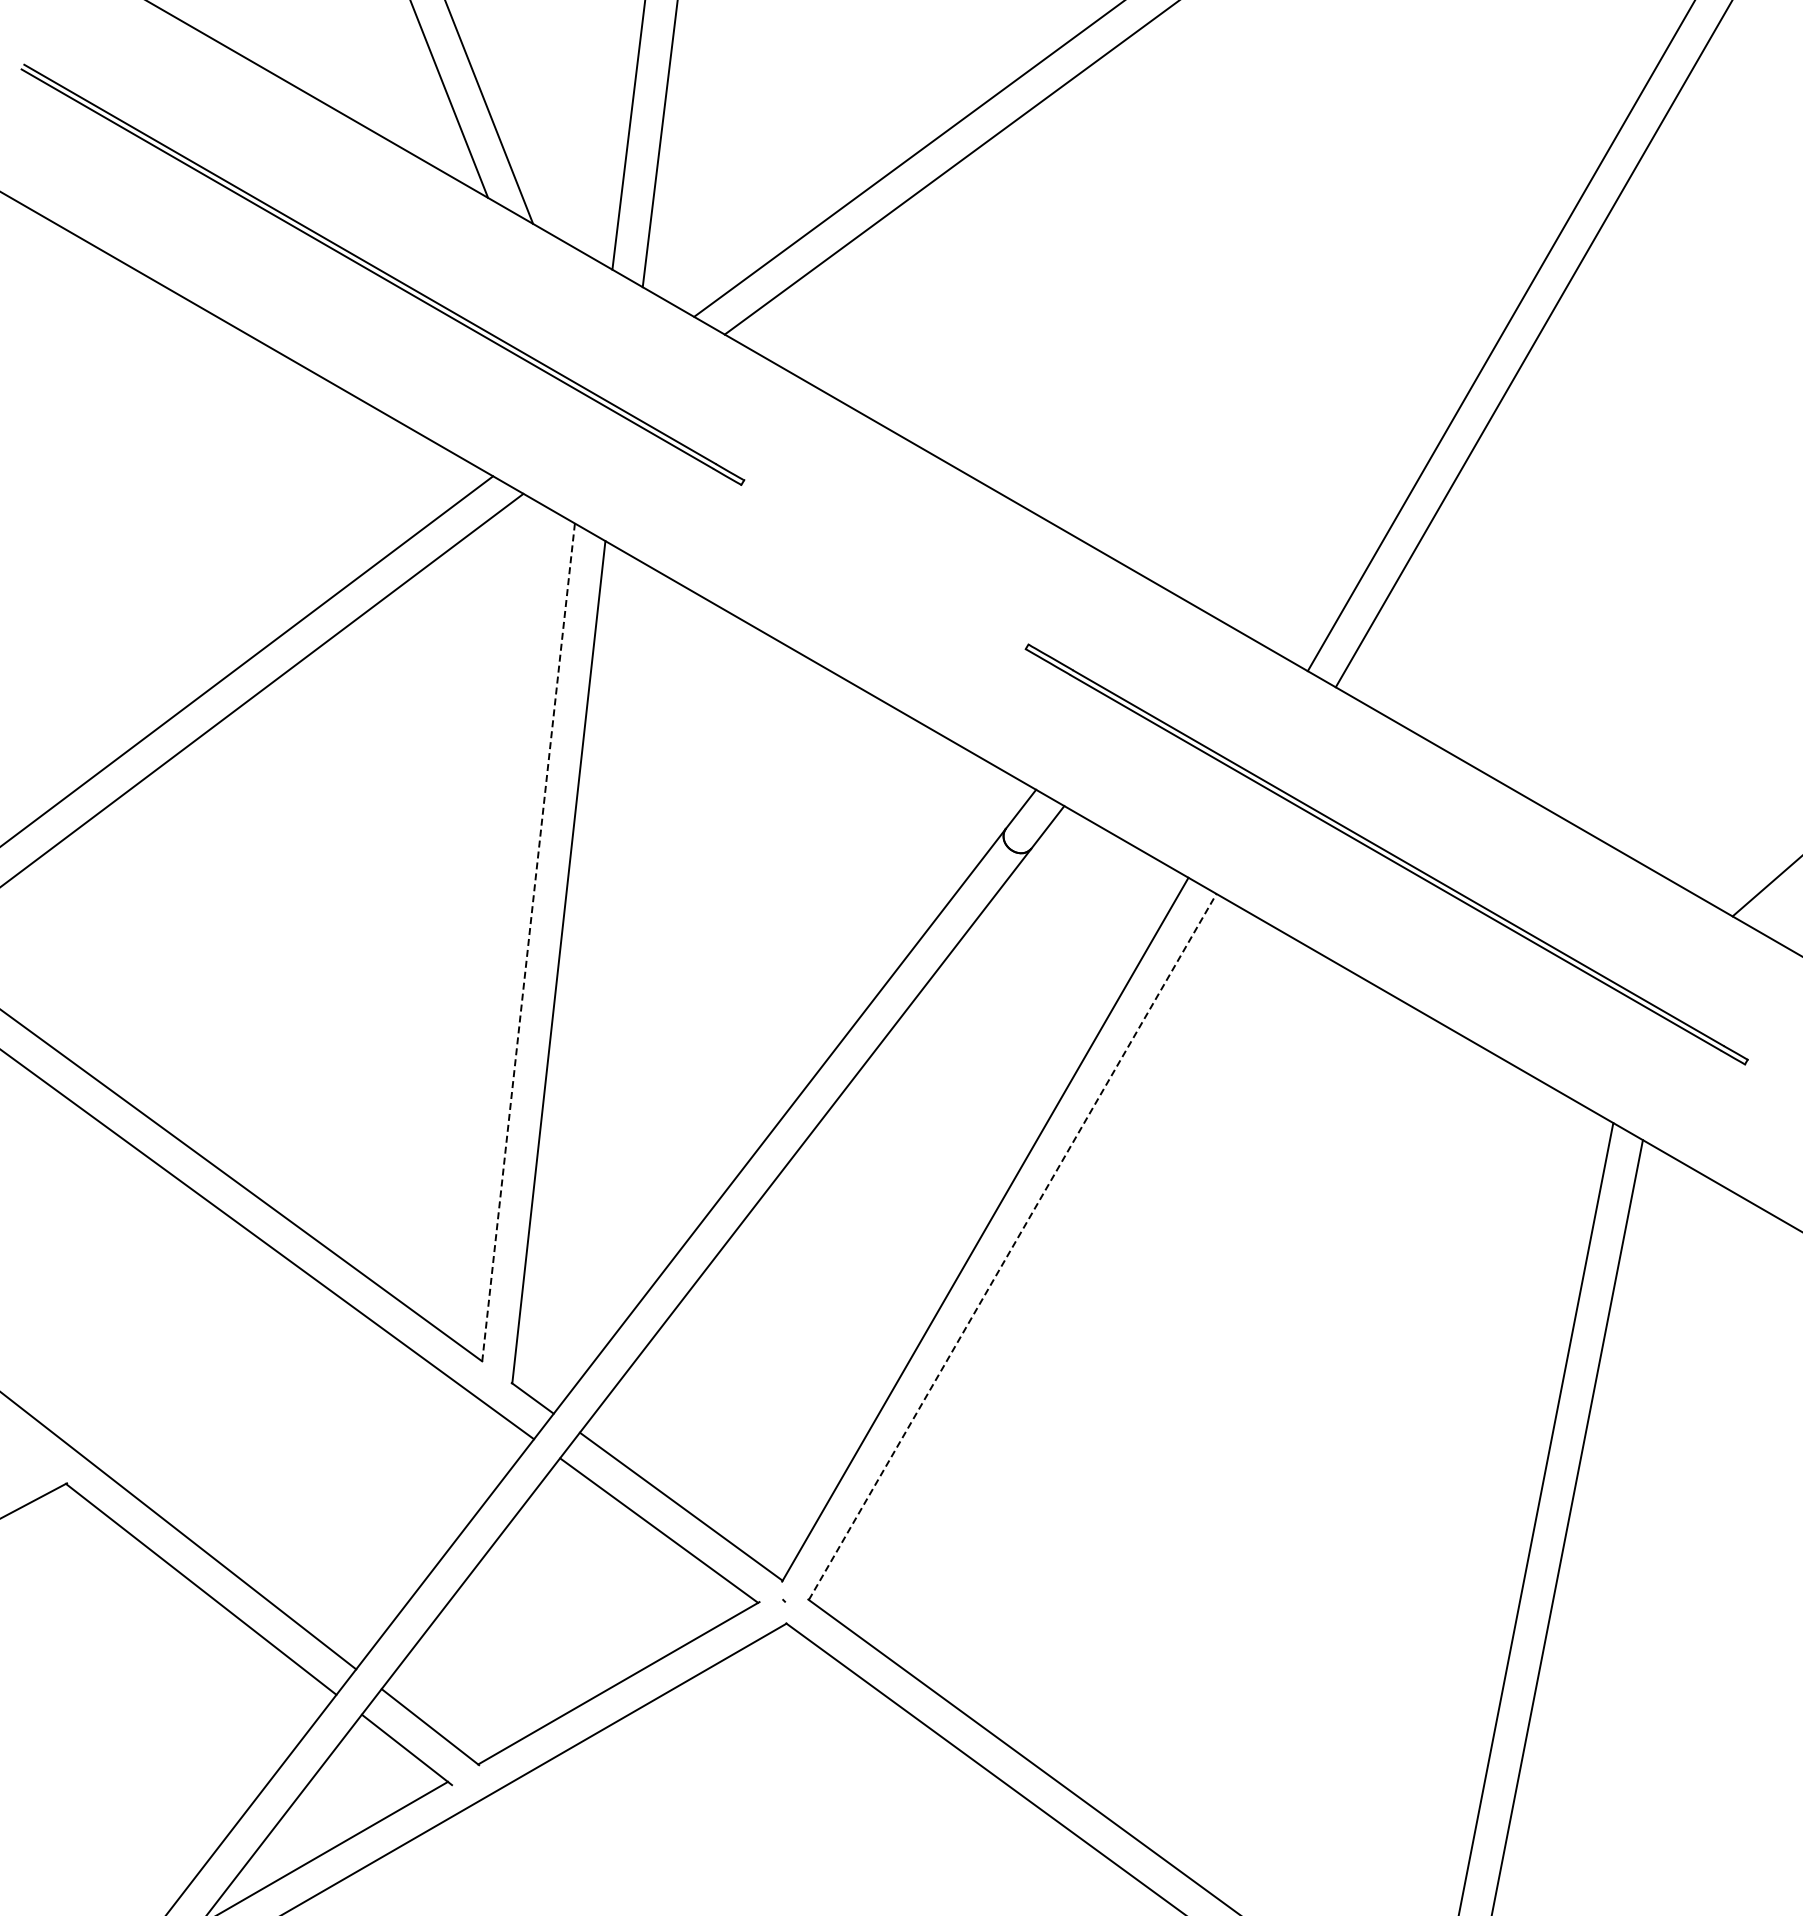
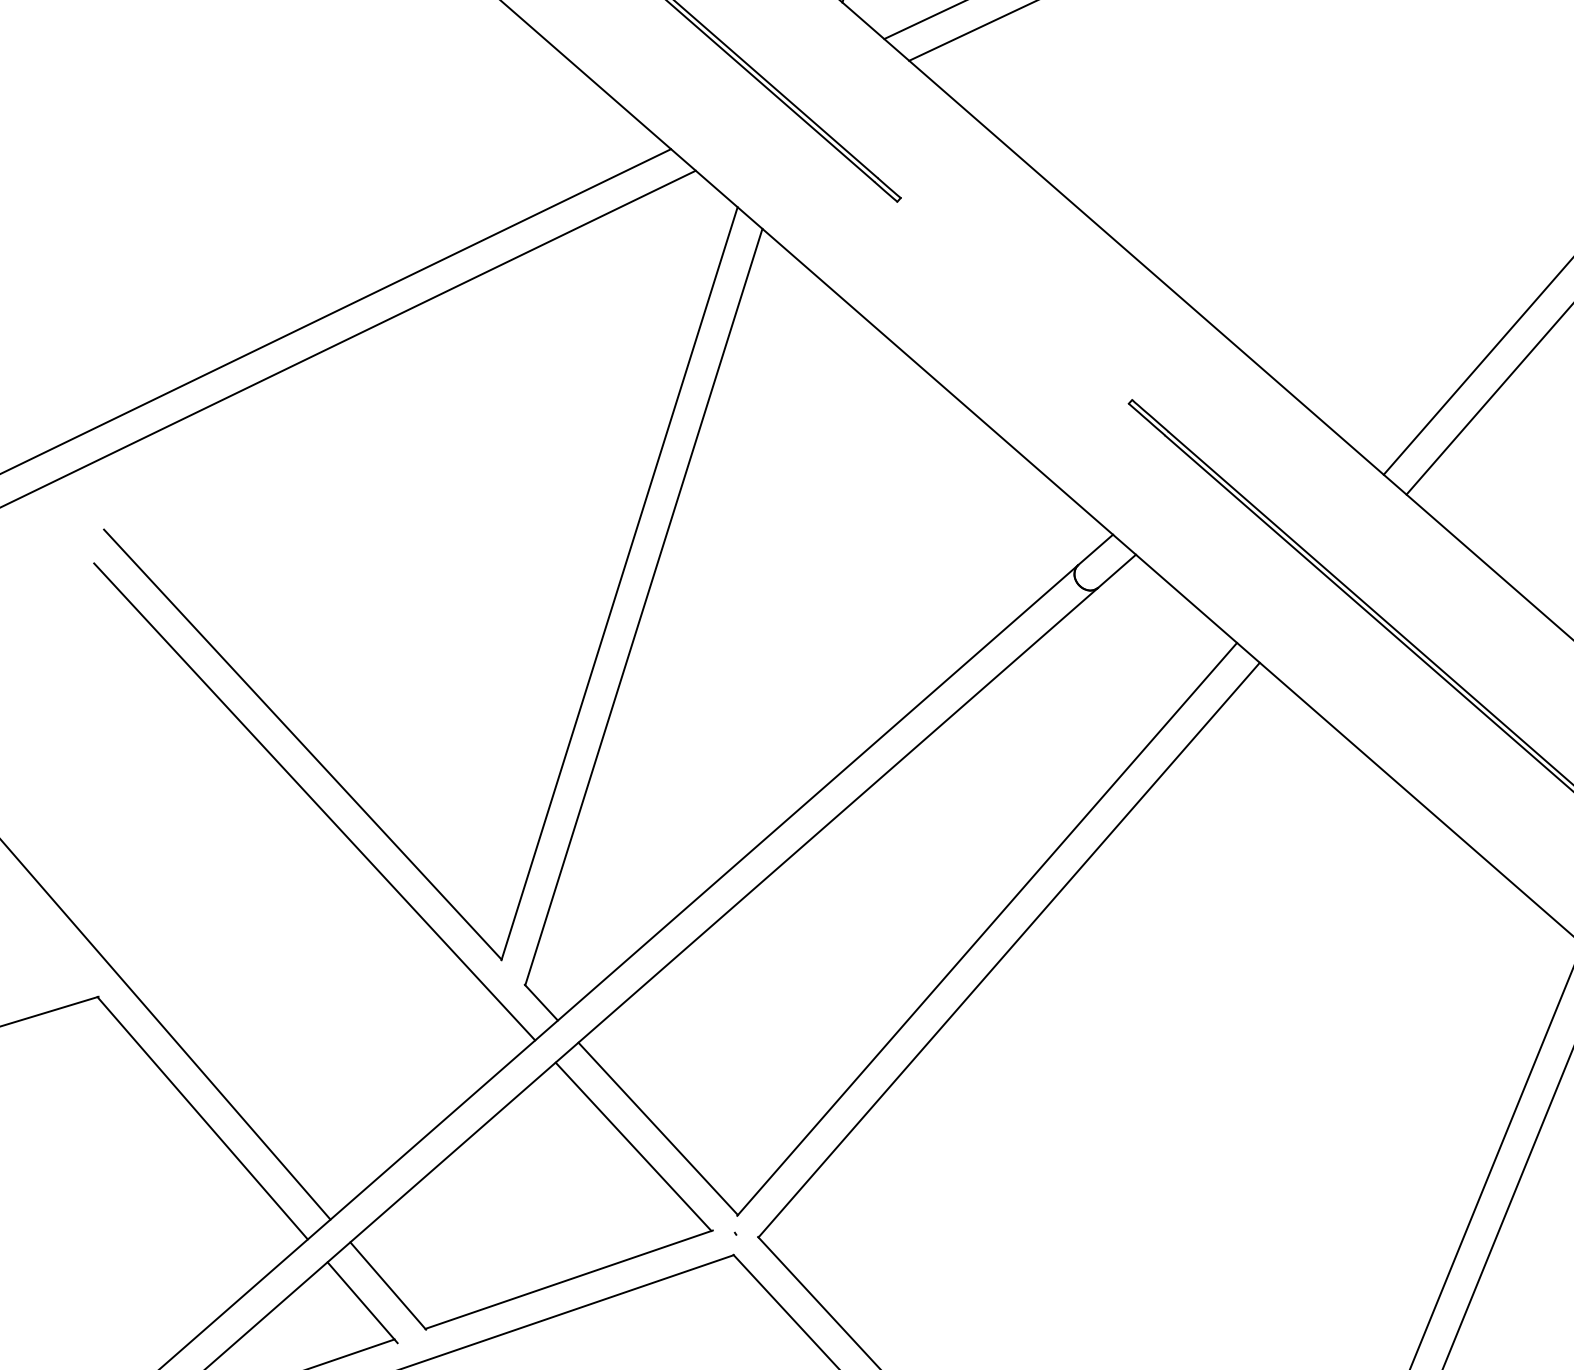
line: (528, 942) -> (619, 583), dashed -> solid
line: (1012, 1246) -> (1009, 949), dashed -> solid

